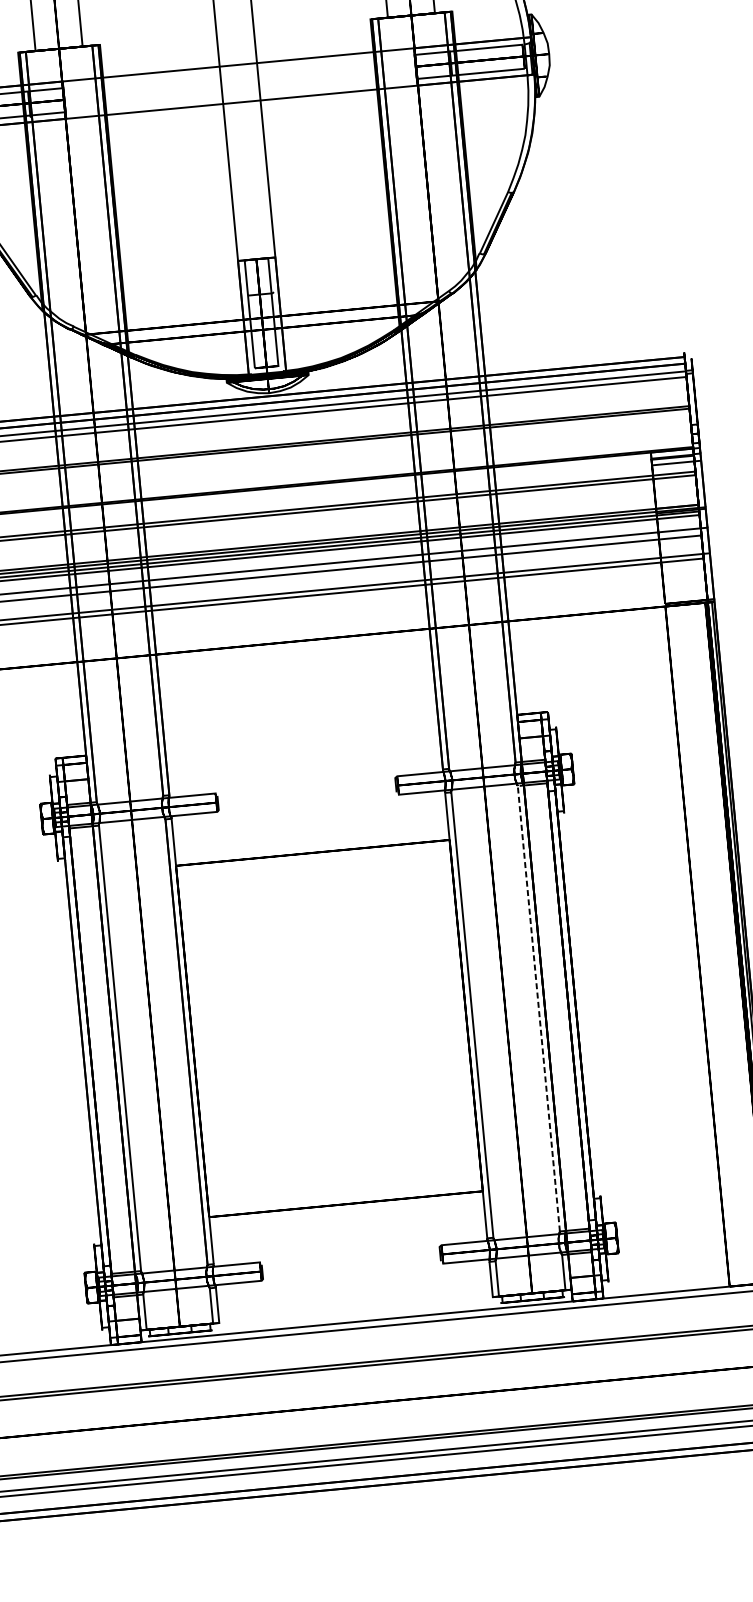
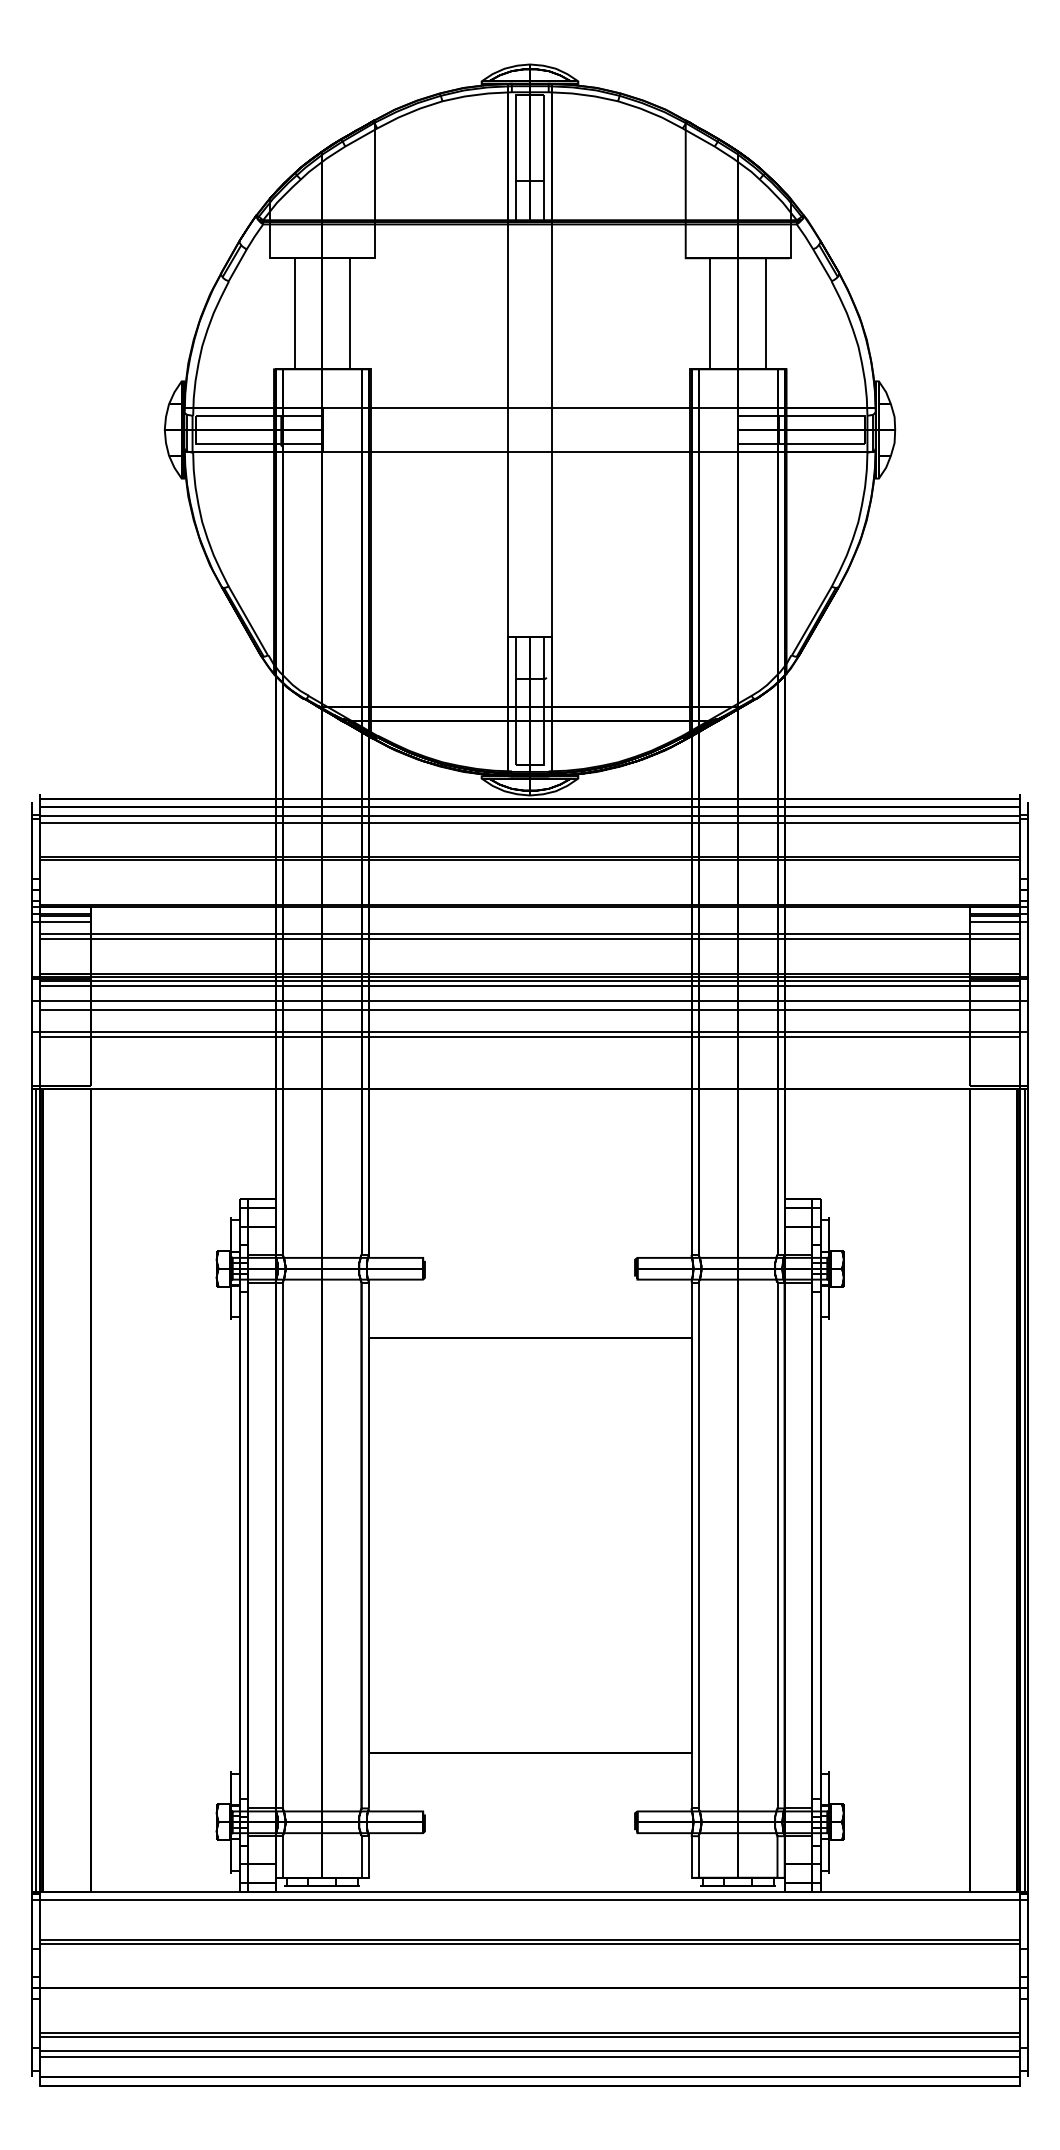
line: (538, 1004) -> (777, 1540), dashed -> solid

